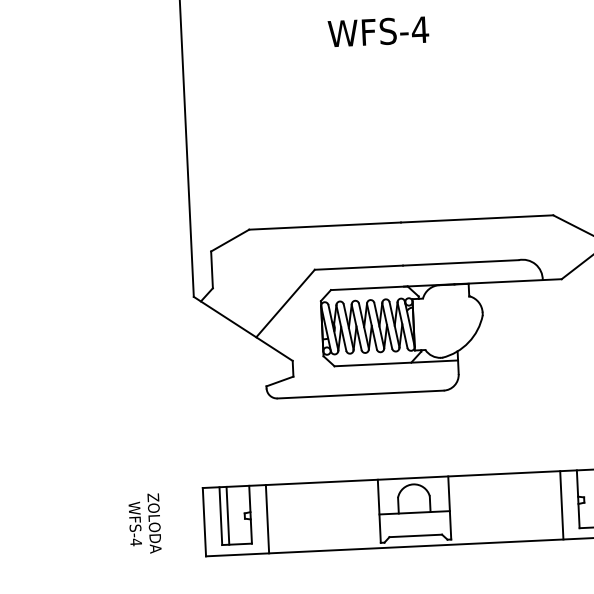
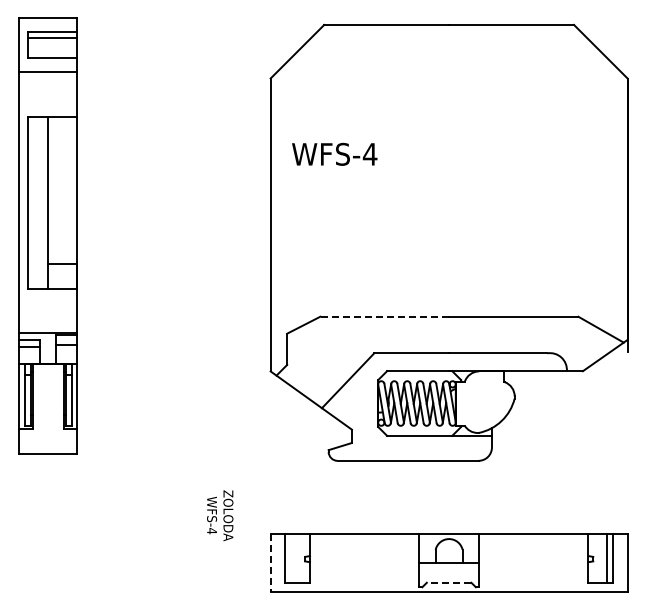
text: (378, 30) -> (334, 153), moved
line: (324, 225) -> (384, 316), solid -> dashed
line: (562, 505) -> (574, 562), removed
line: (227, 514) -> (290, 557), removed
line: (267, 518) -> (324, 562), removed
line: (204, 521) -> (270, 562), solid -> dashed
text: (145, 523) -> (220, 515), moved
line: (415, 535) -> (448, 582), solid -> dashed

